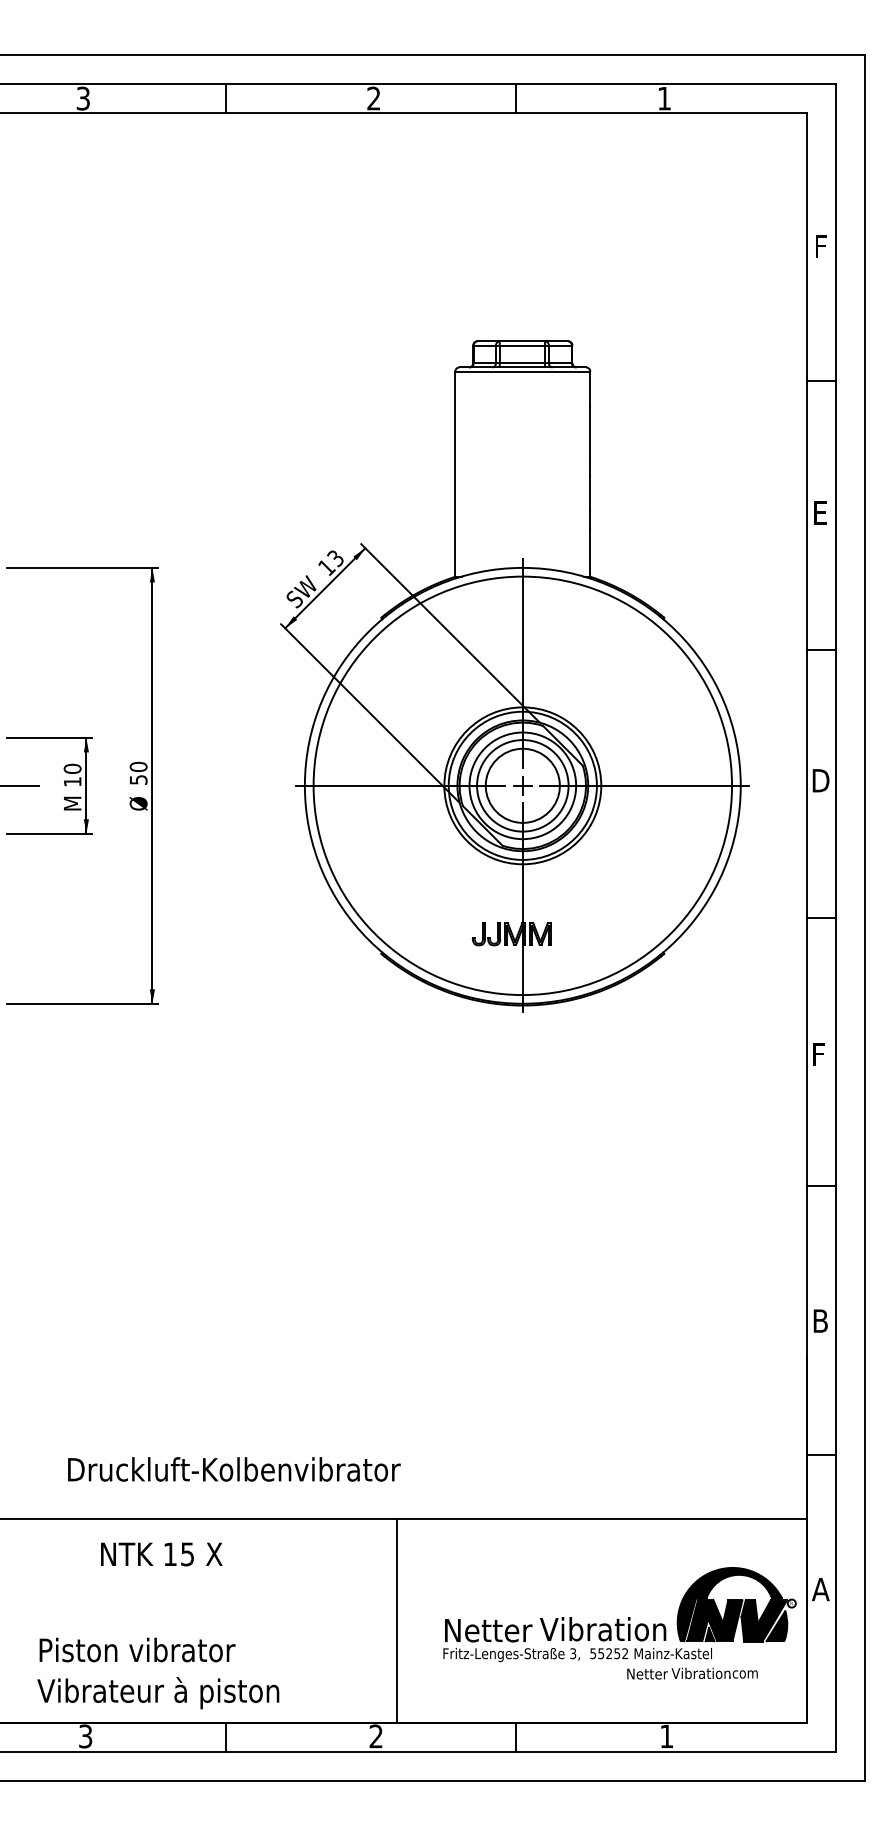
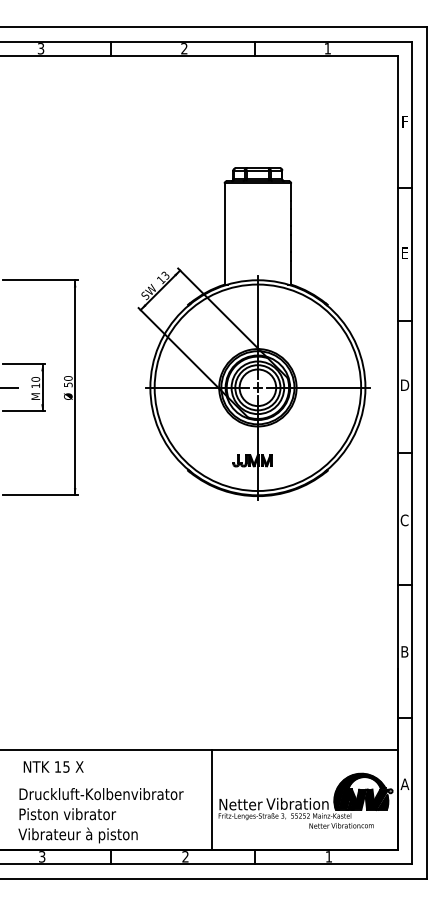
text: (819, 1054) -> (404, 520), F -> C
text: (234, 1470) -> (101, 794), moved
text: (161, 1553) -> (53, 766), moved
line: (396, 1620) -> (211, 799), moved

